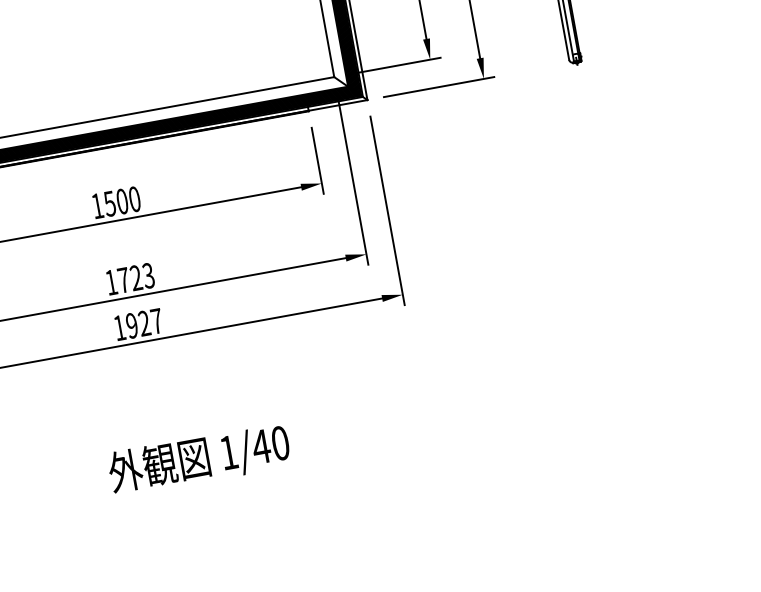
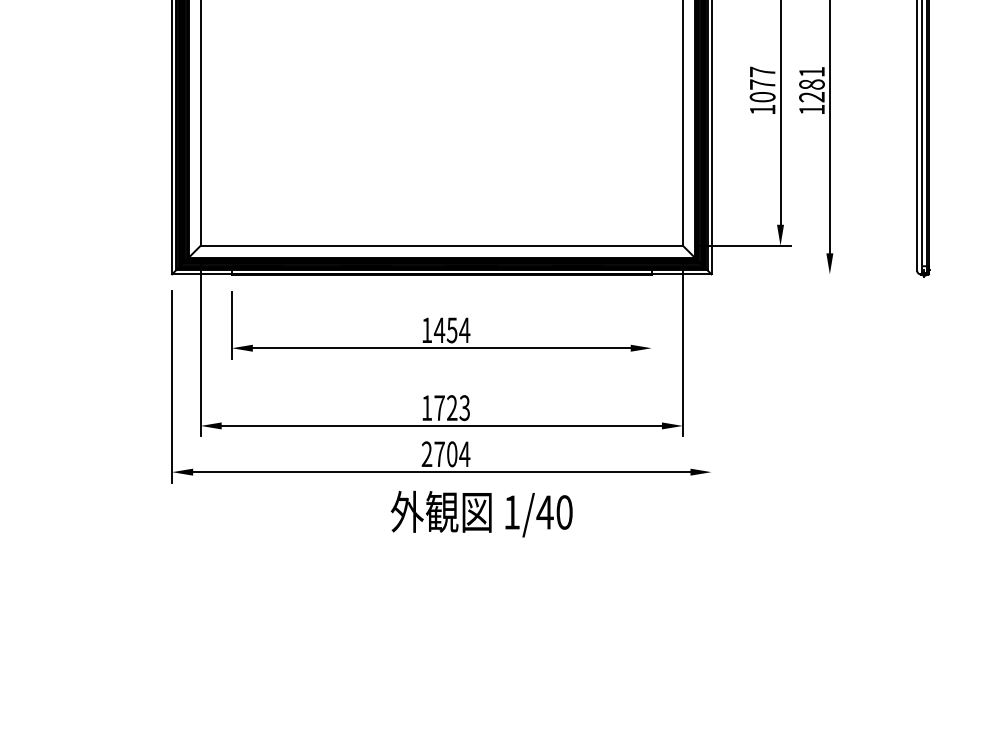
line: (439, 87) -> (784, 274), removed
line: (317, 160) -> (651, 324), removed
text: (121, 201) -> (451, 330), 1500 -> 1454
line: (387, 210) -> (711, 386), removed
text: (137, 324) -> (445, 454), 1927 -> 2704
text: (198, 459) -> (481, 513), moved

